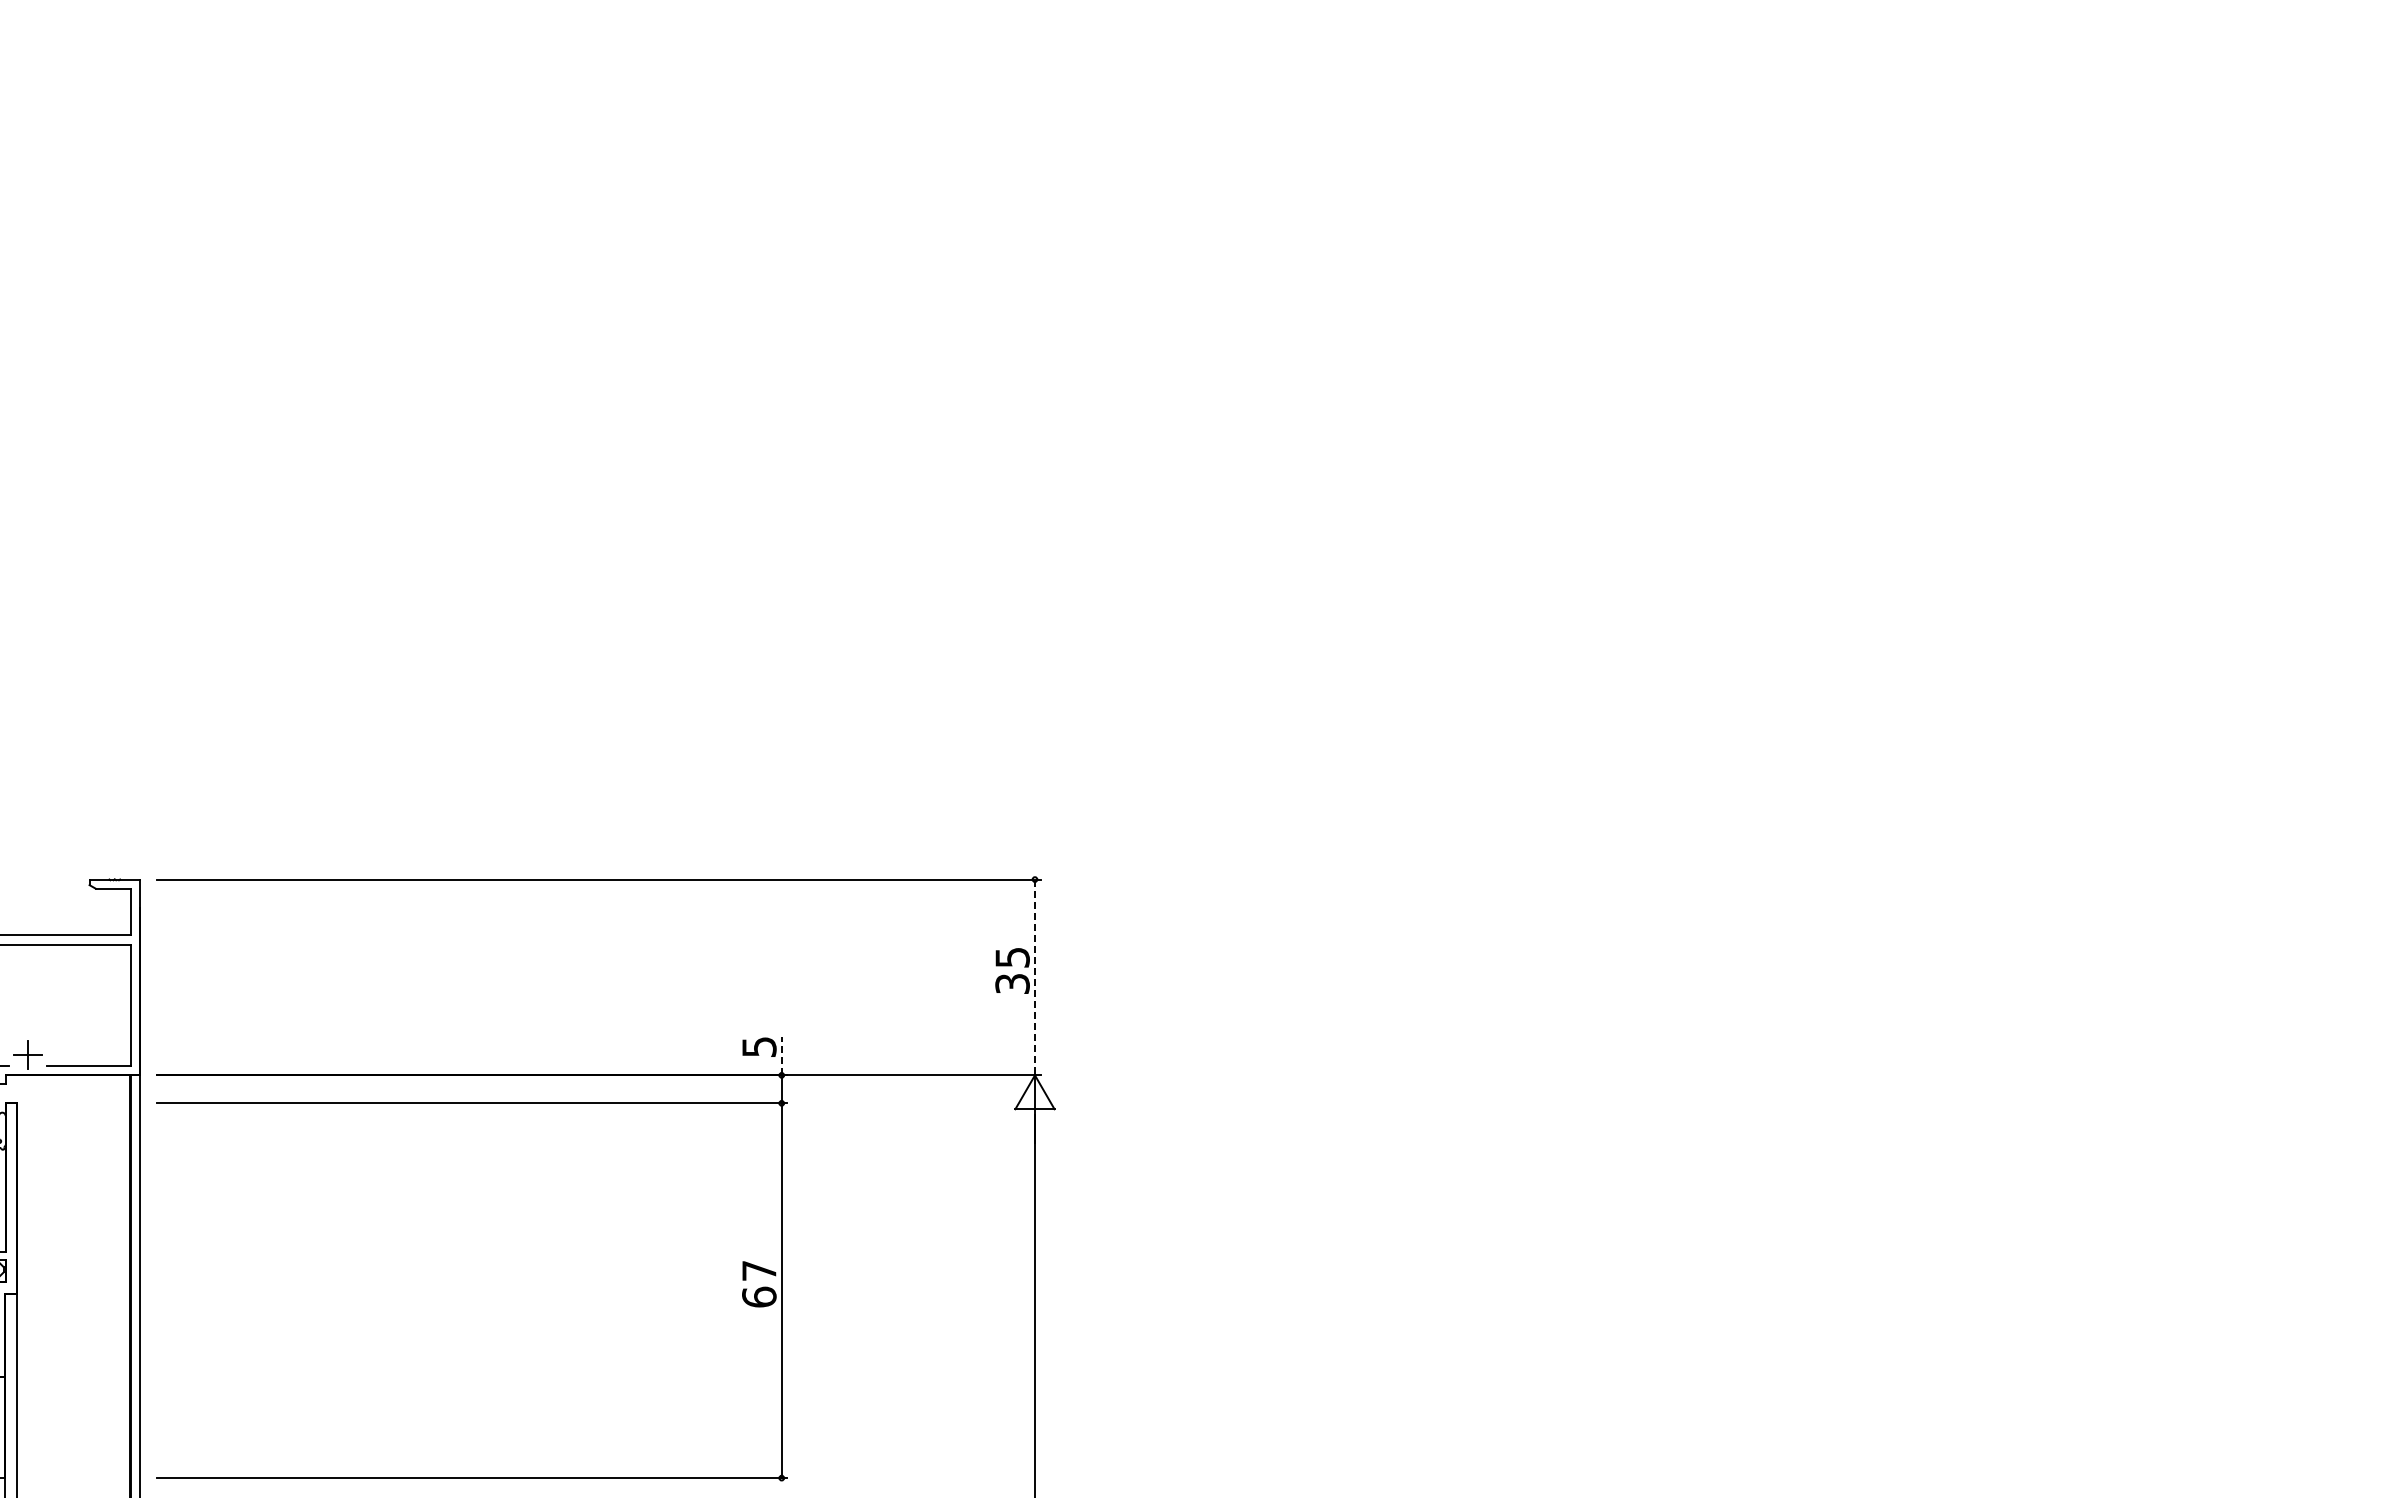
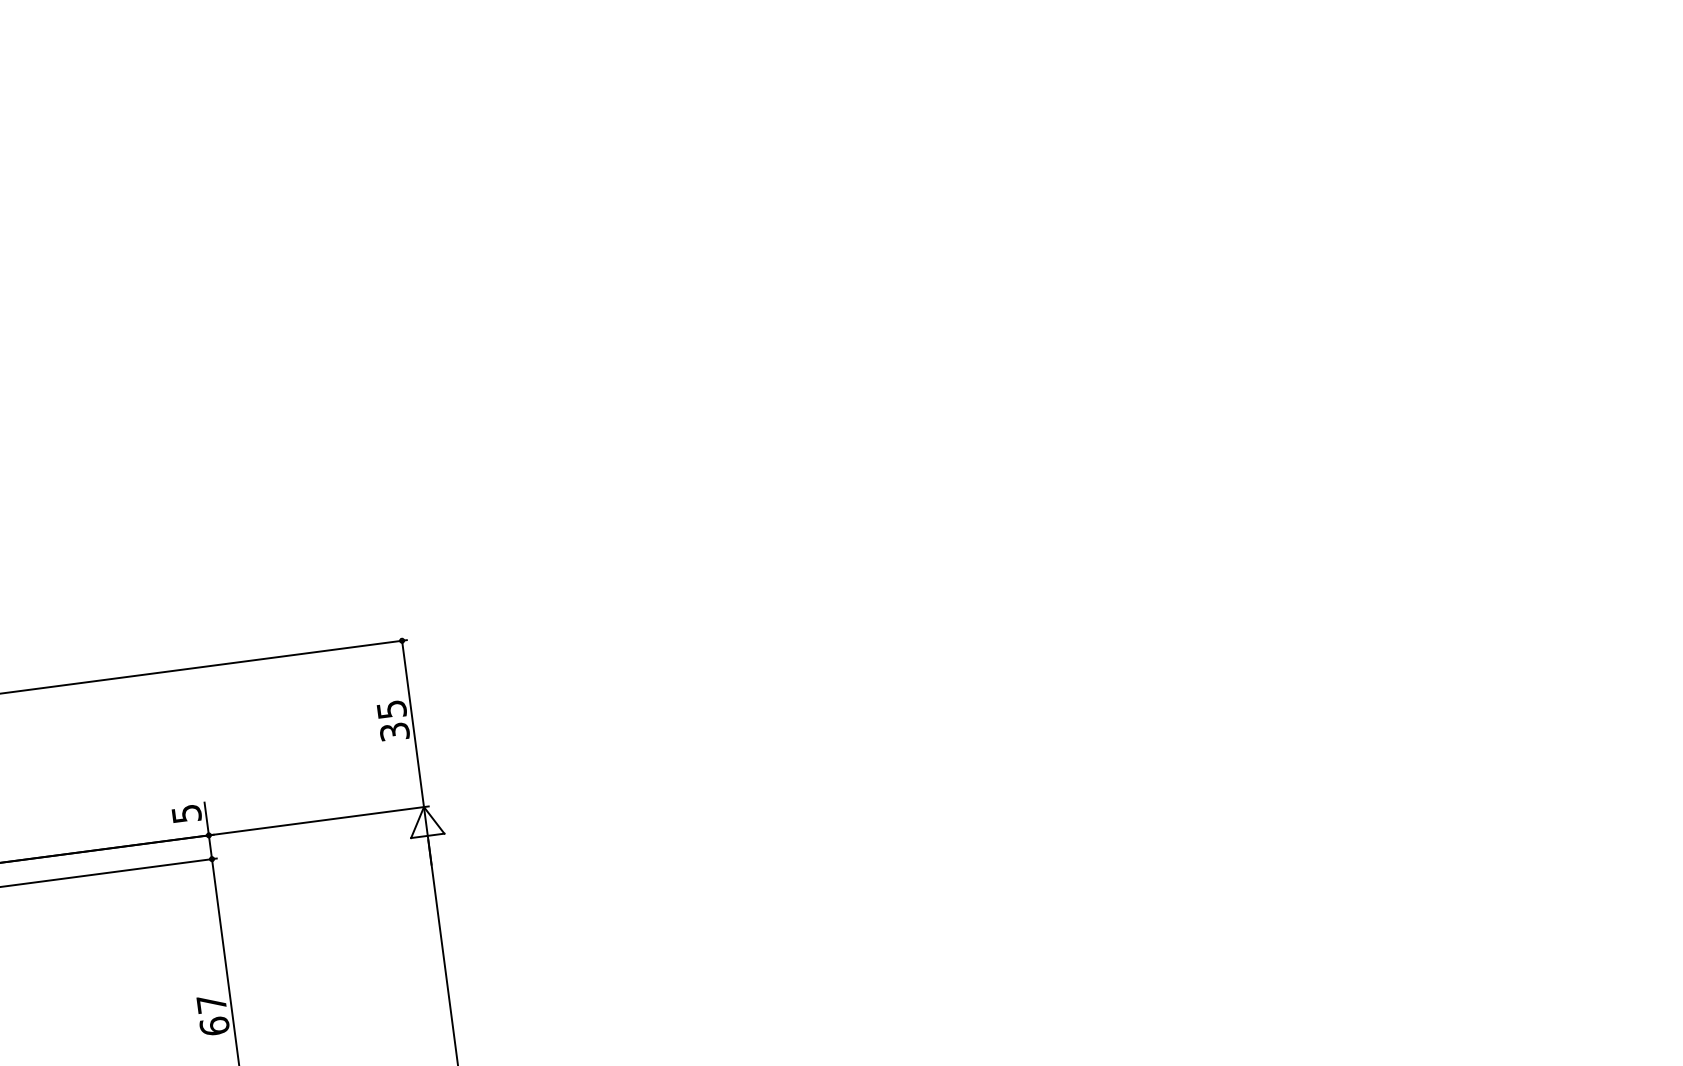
line: (1034, 977) -> (412, 724), dashed -> solid
line: (781, 1055) -> (206, 818), dashed -> solid

